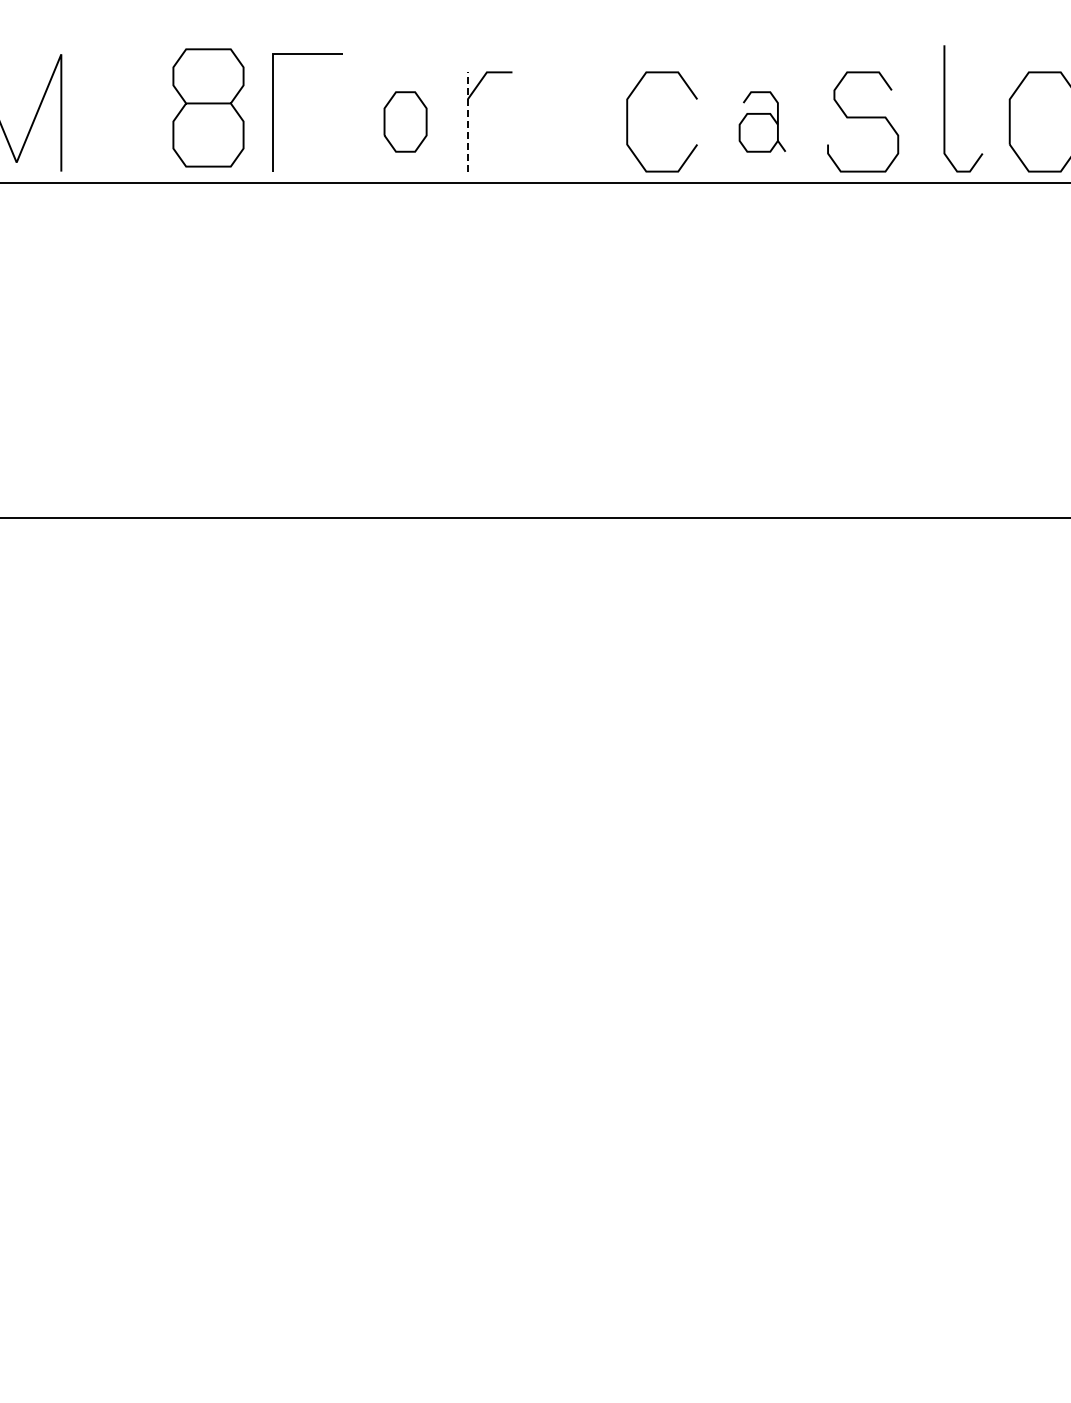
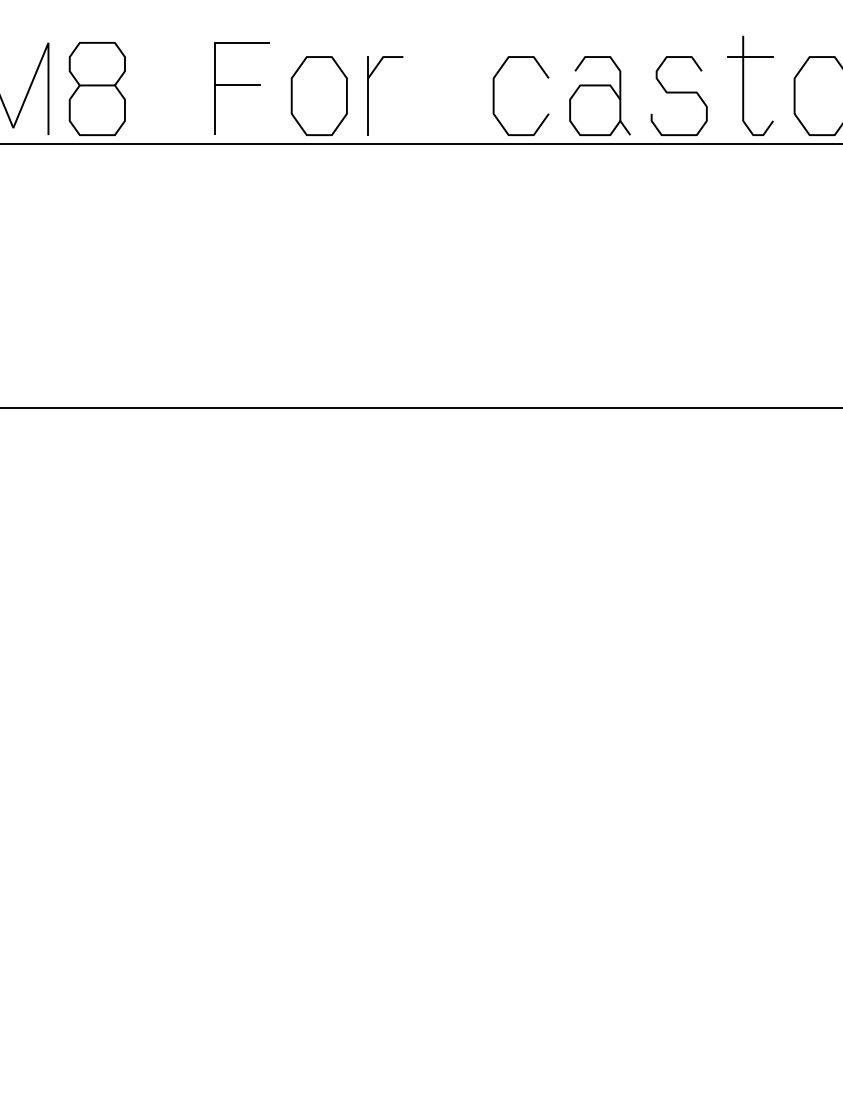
line: (953, 72) -> (750, 57), added
curve: (208, 104) -> (97, 86), moved
line: (301, 108) -> (237, 85), added
part: (405, 121) -> (319, 95), size x1.67
line: (467, 121) -> (368, 95), dashed -> solid
part: (762, 121) -> (600, 95), size x1.67

